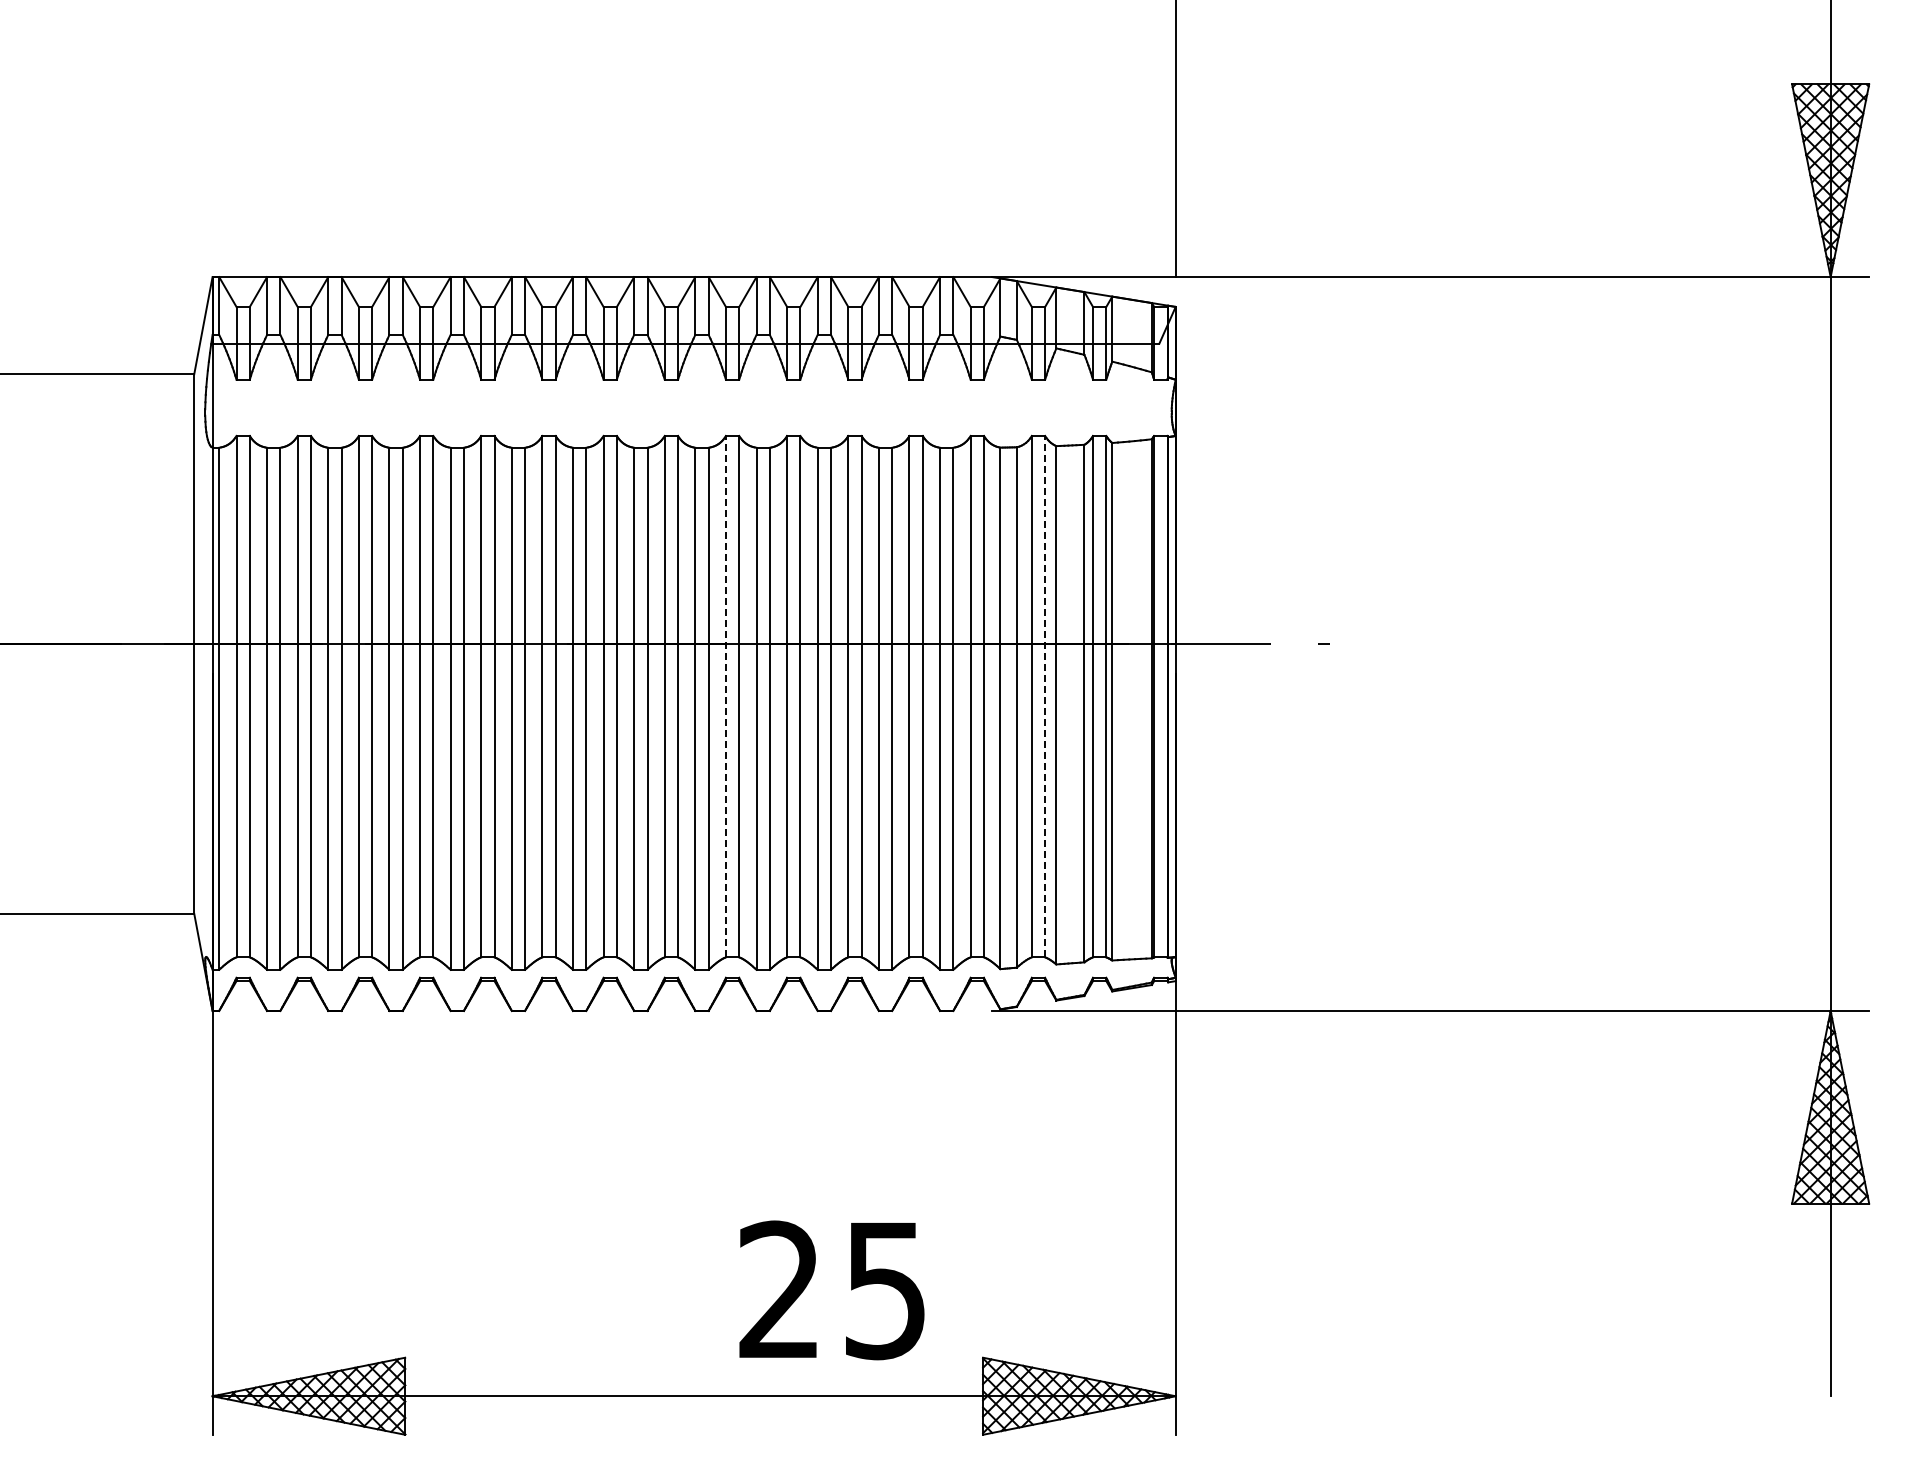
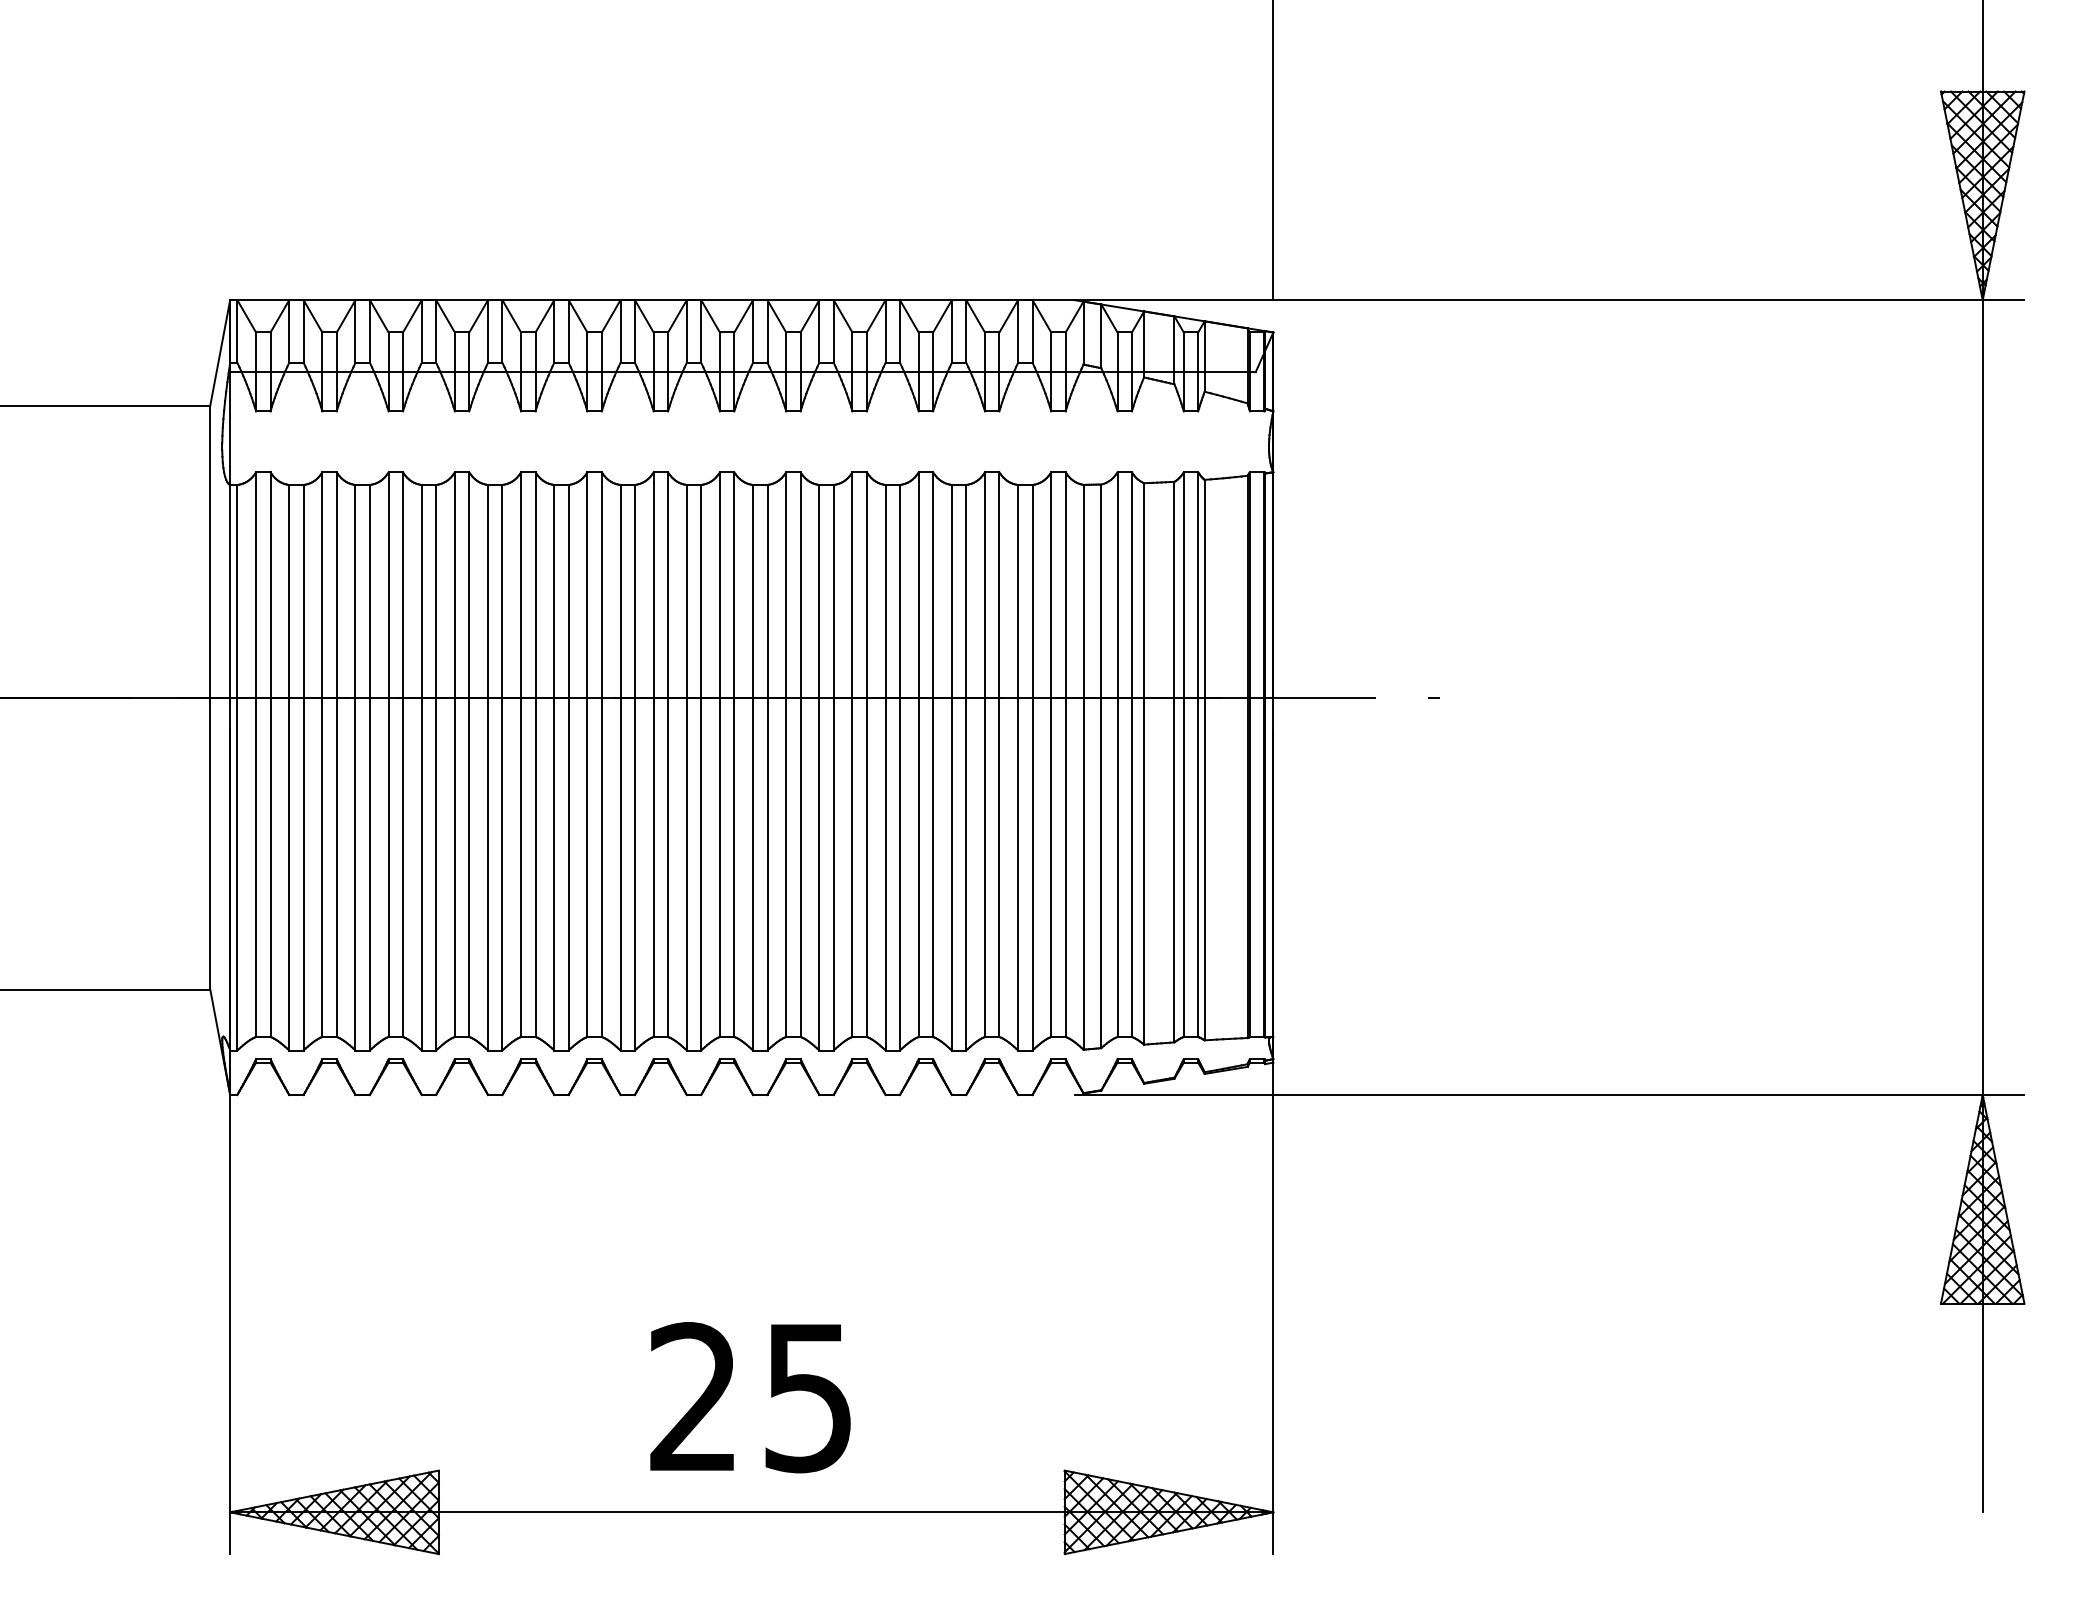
line: (725, 696) -> (785, 754), dashed -> solid
line: (1045, 696) -> (1132, 754), dashed -> solid
text: (831, 1290) -> (749, 1397), moved

